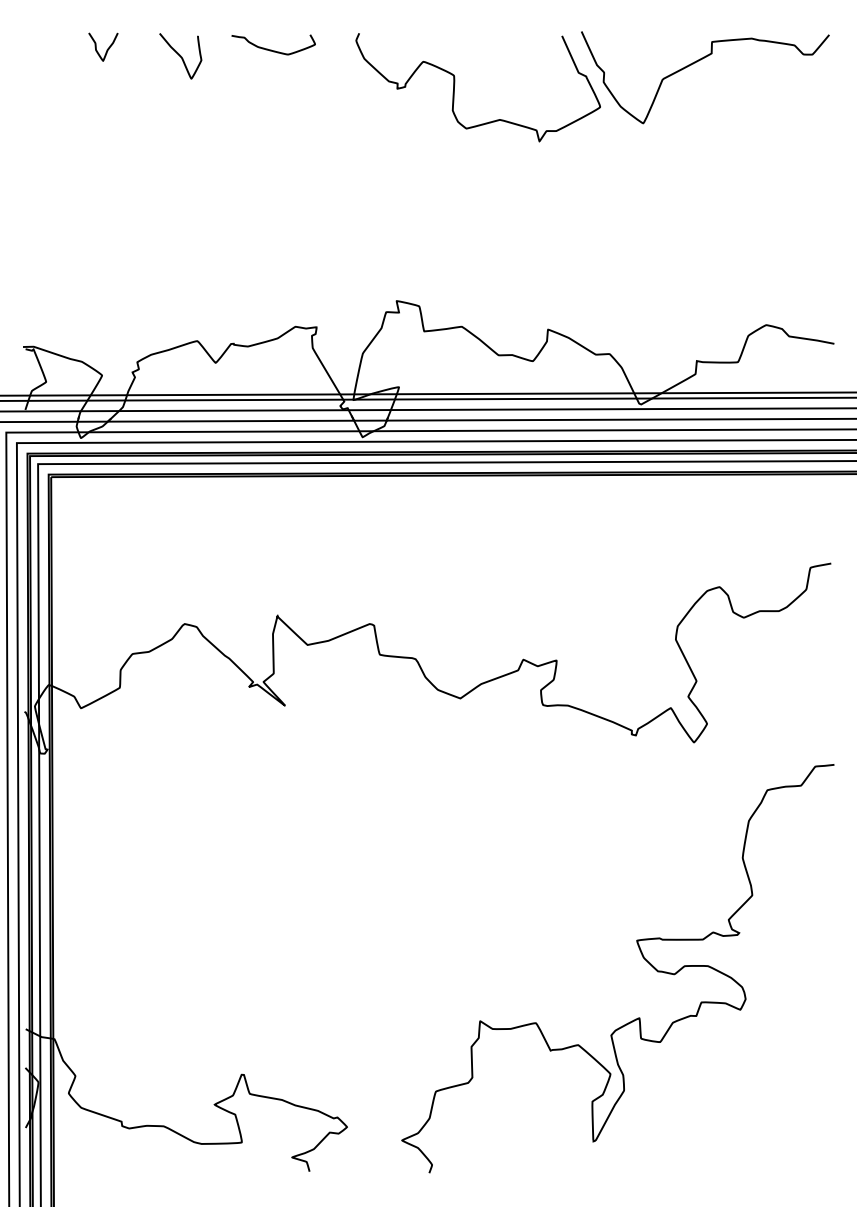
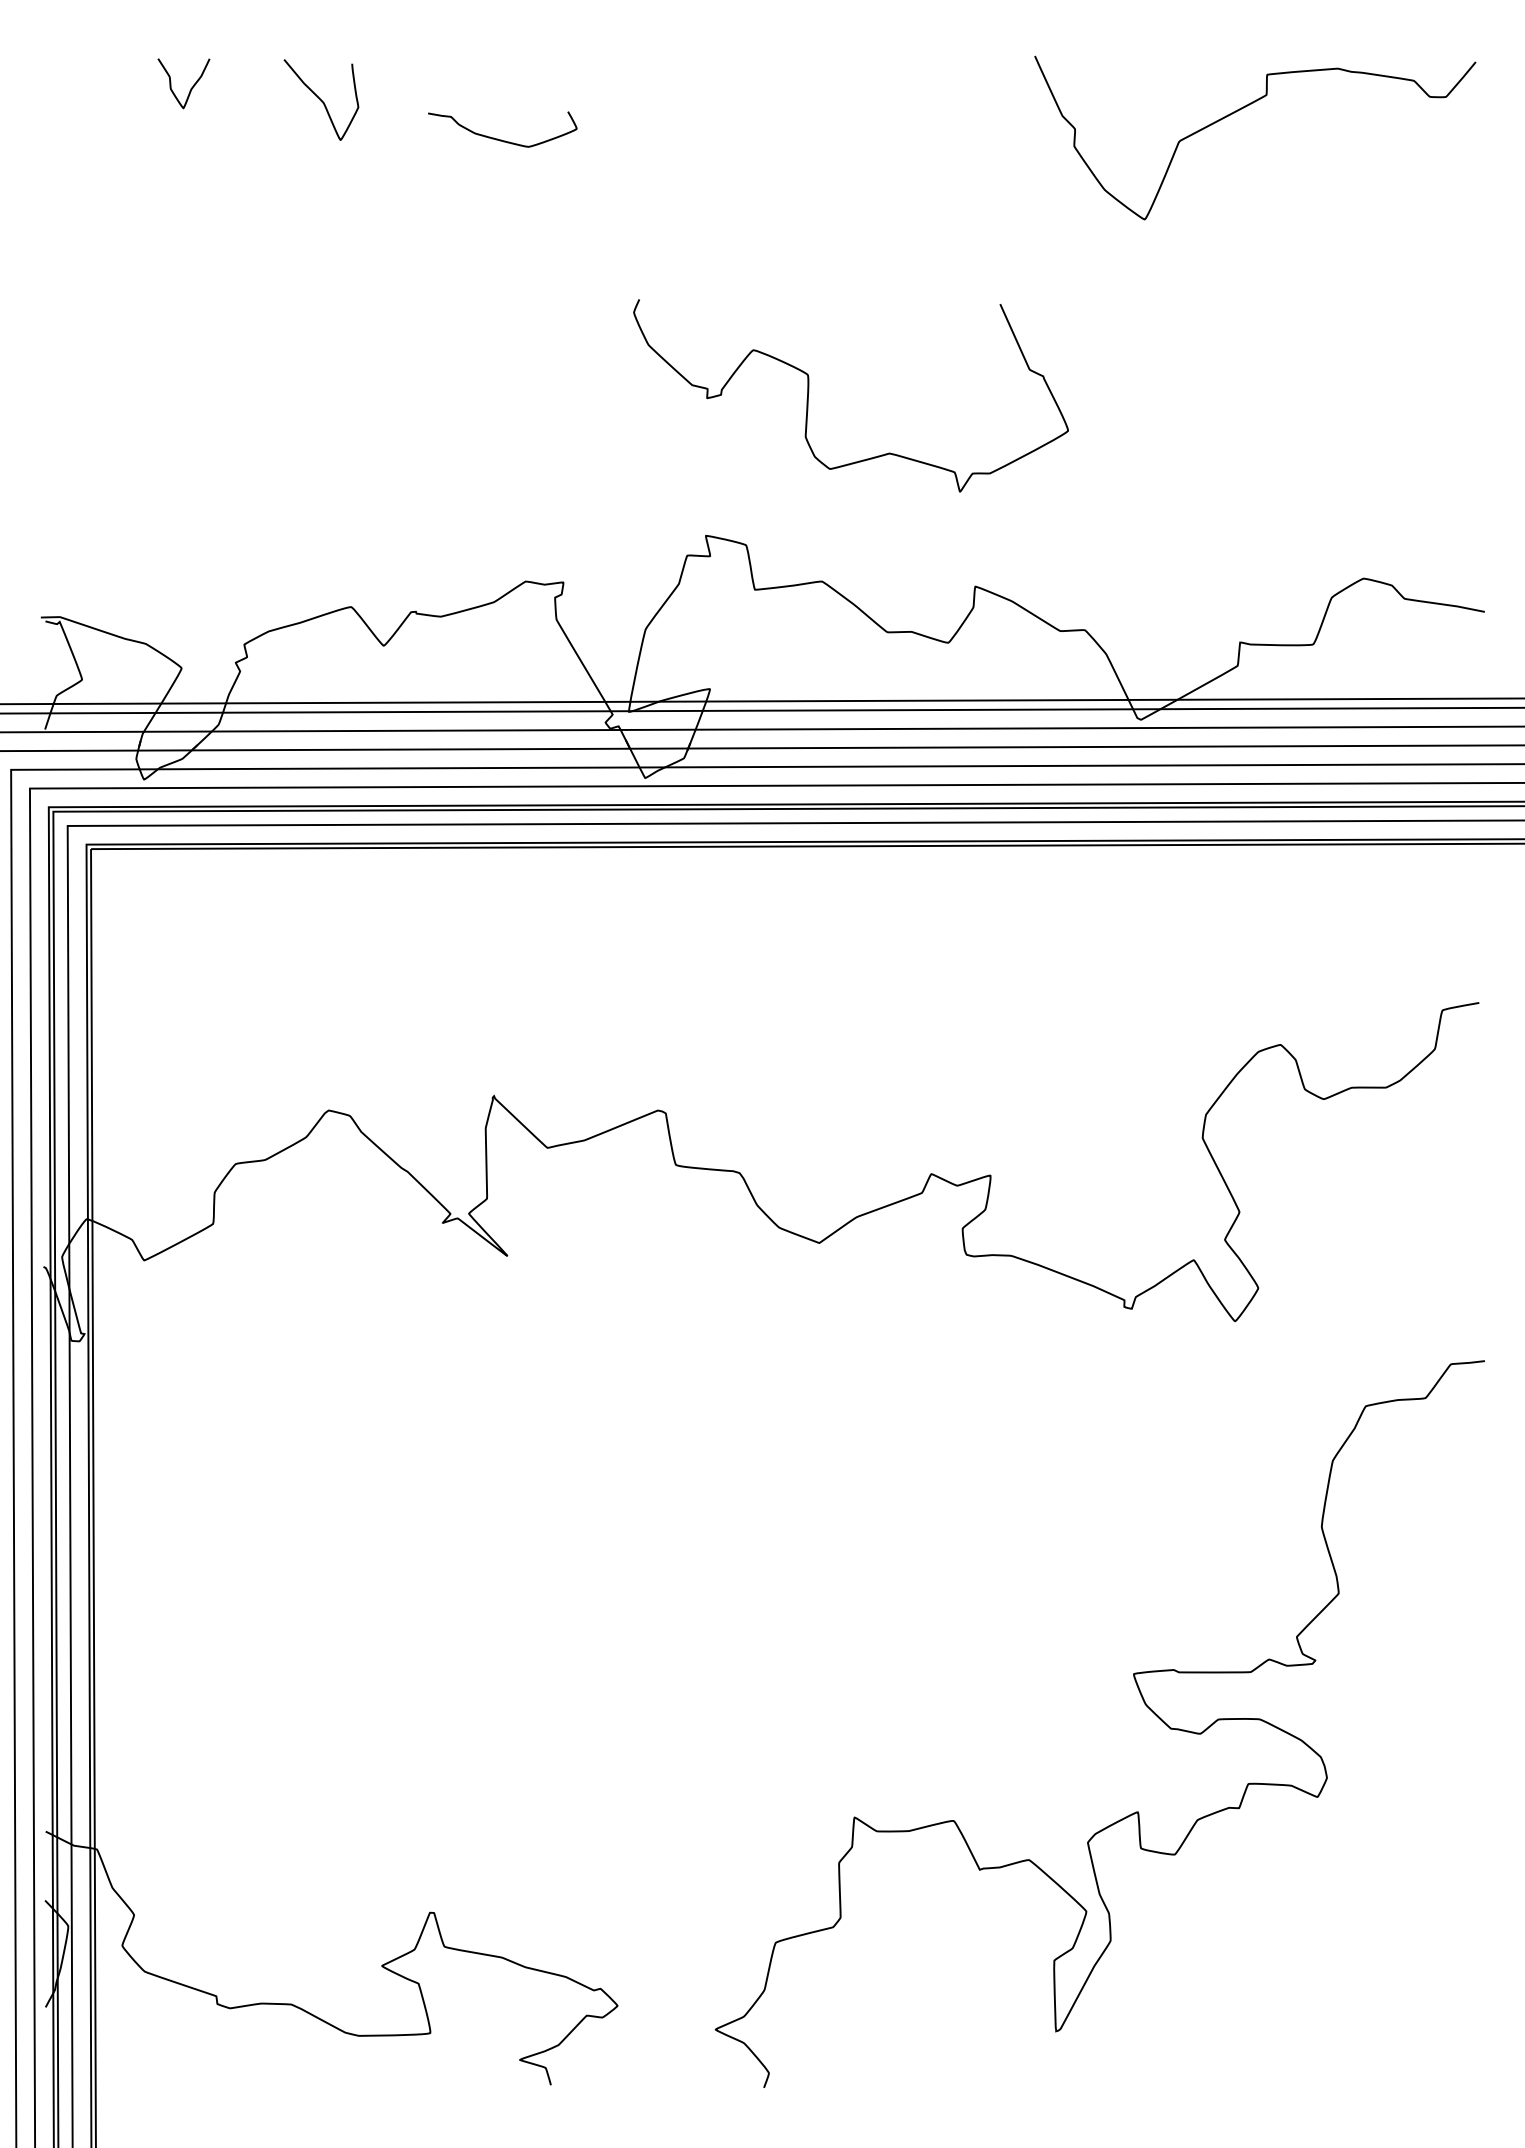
curve: (271, 49) -> (499, 137), moved
curve: (455, 84) -> (810, 390), moved

